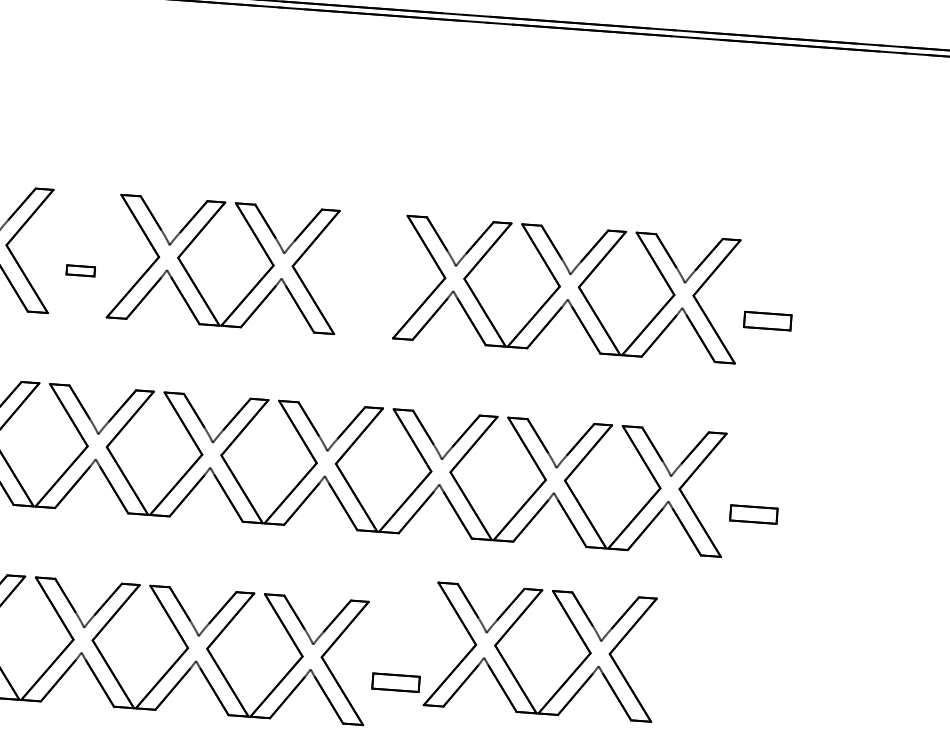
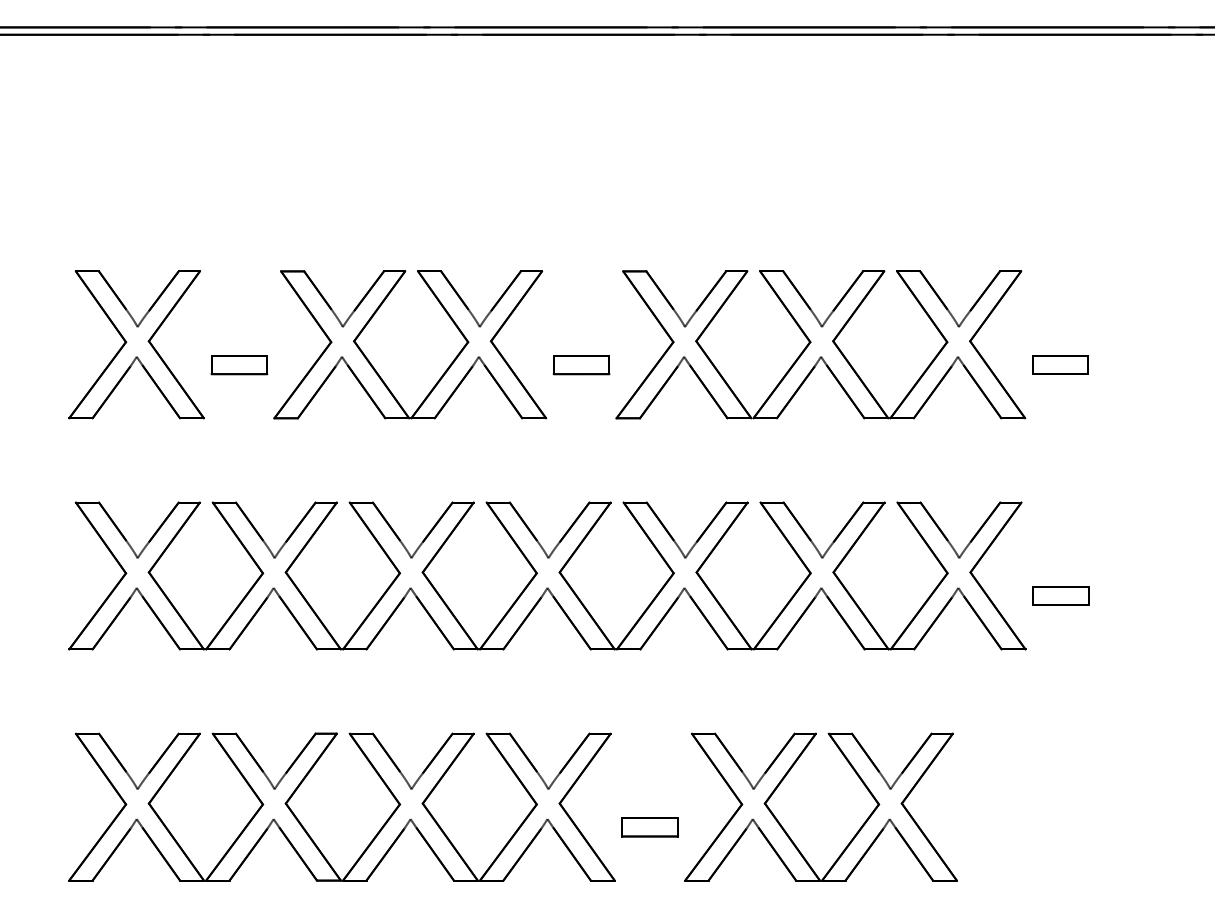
part: (80, 271) -> (239, 365), size x1.67
part: (366, 292) -> (581, 365), added
part: (510, 667) -> (784, 828), moved

